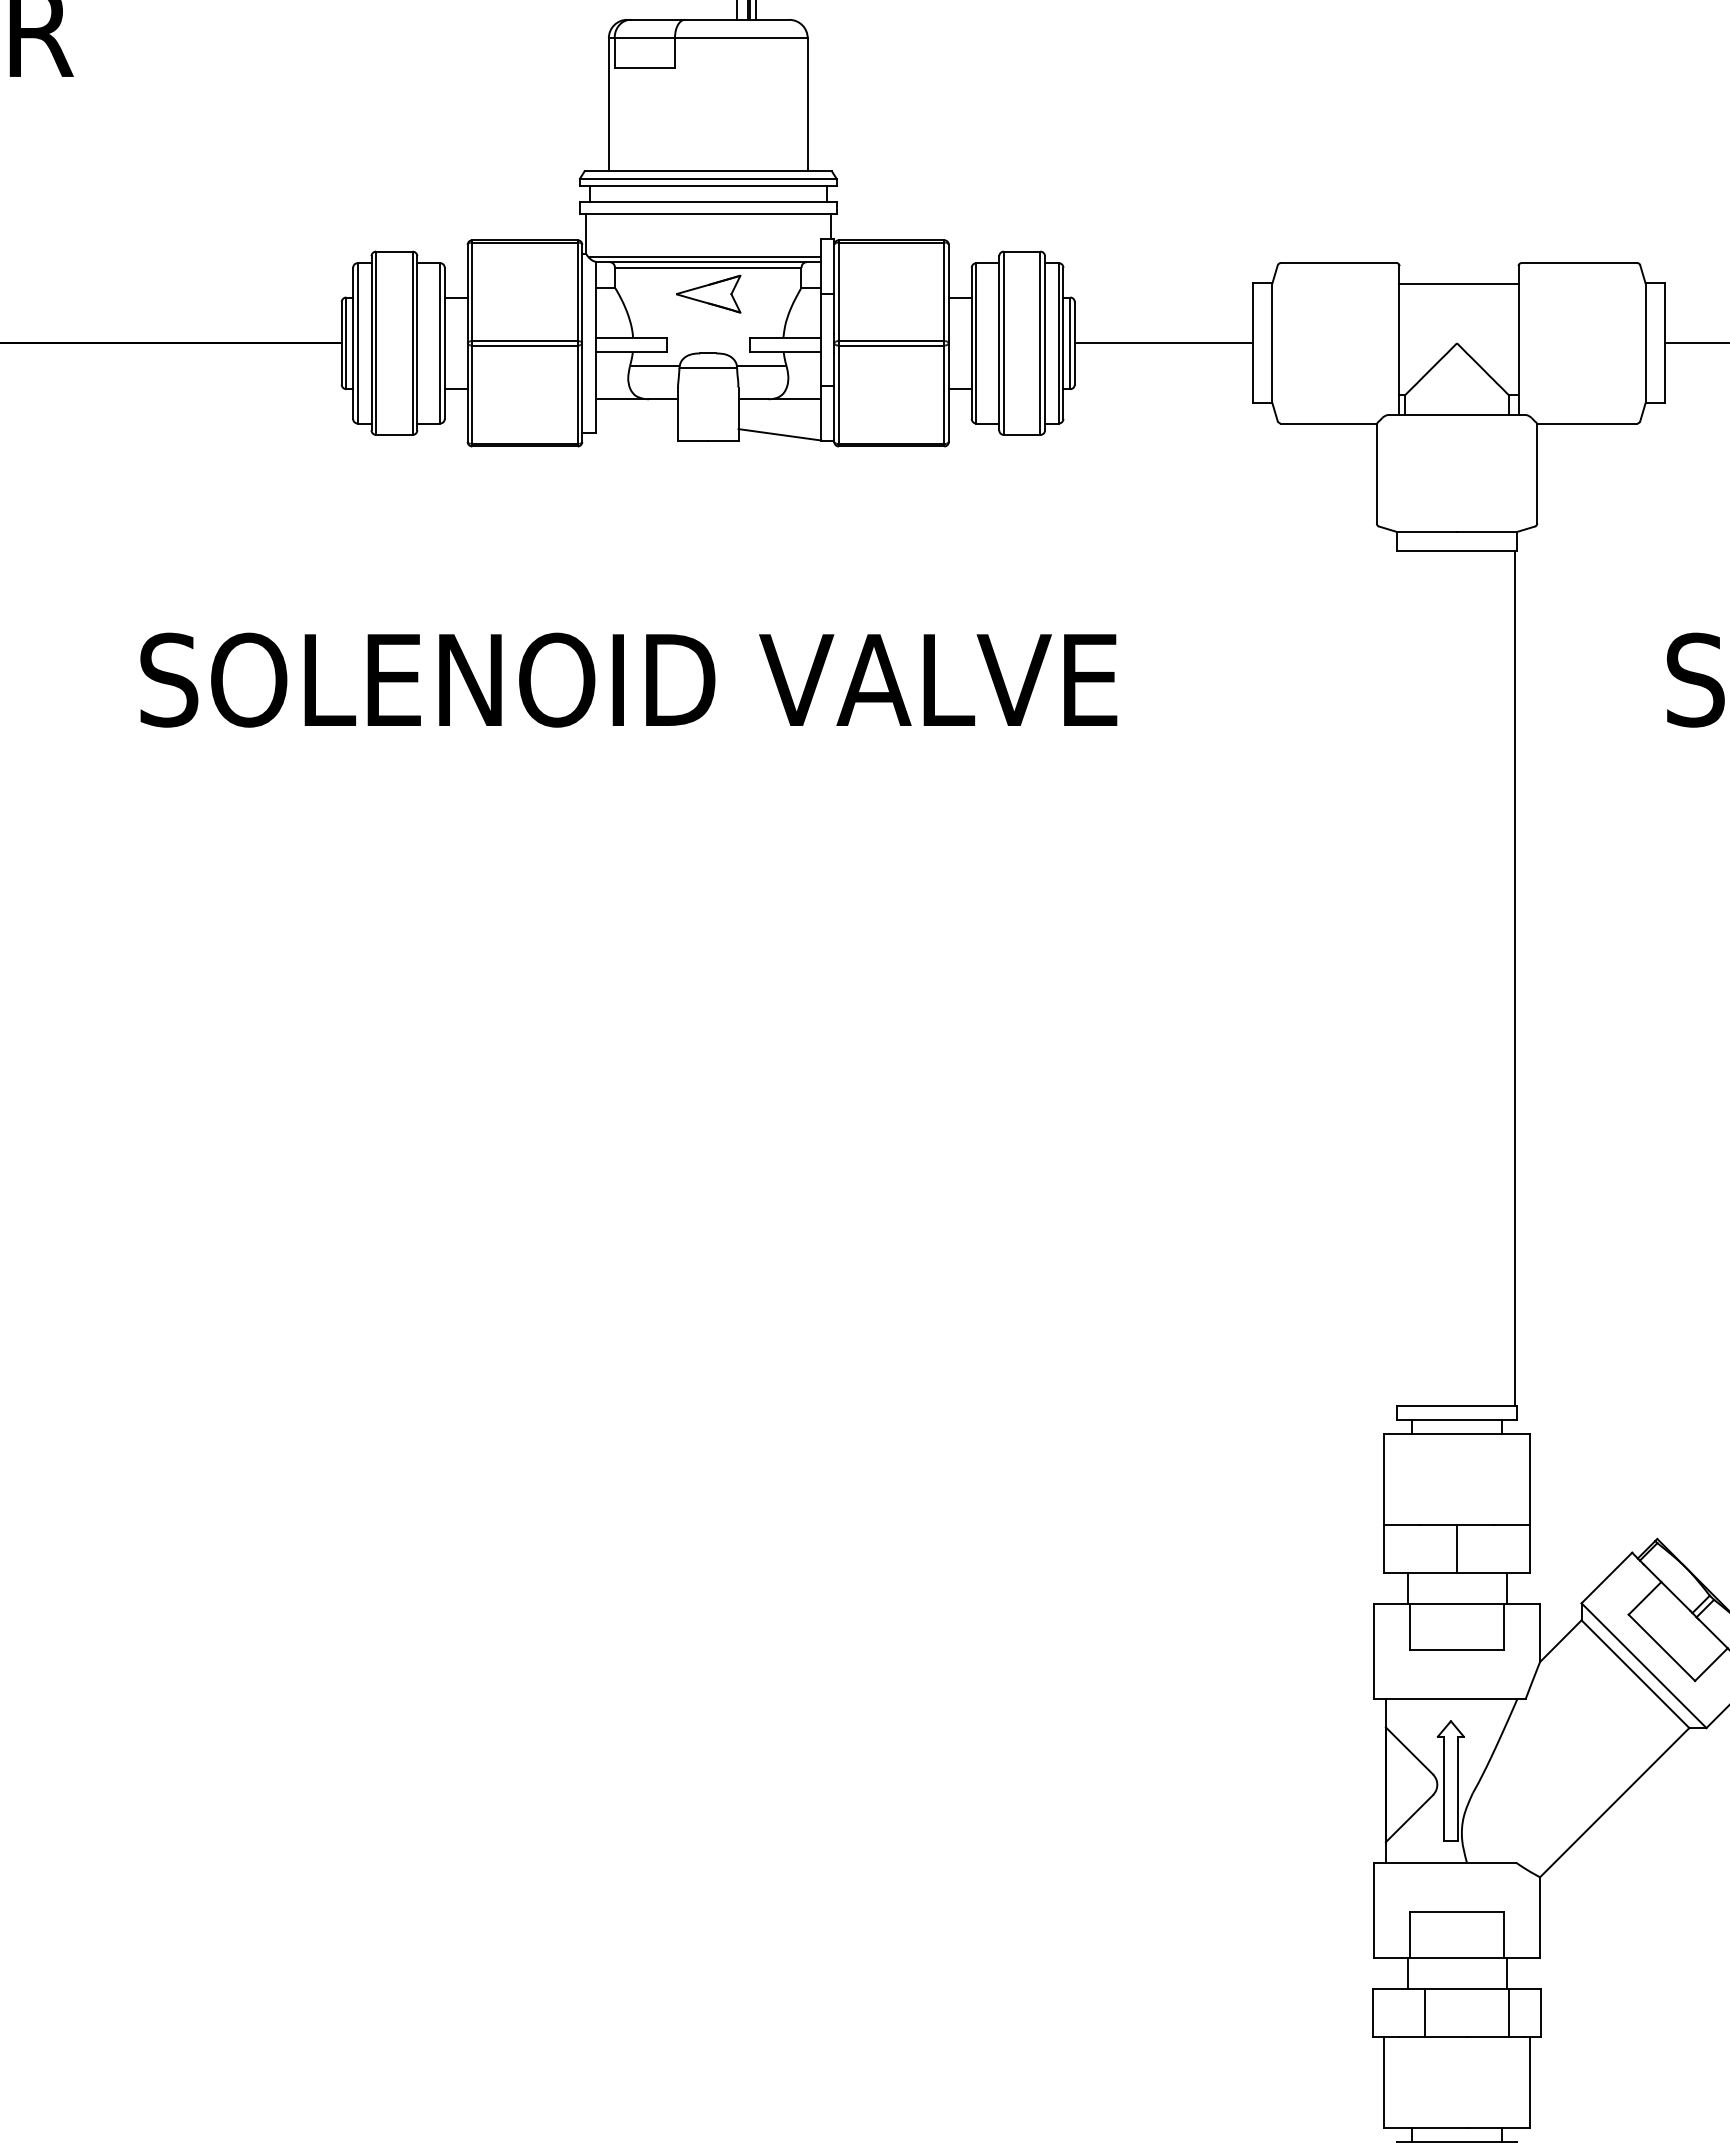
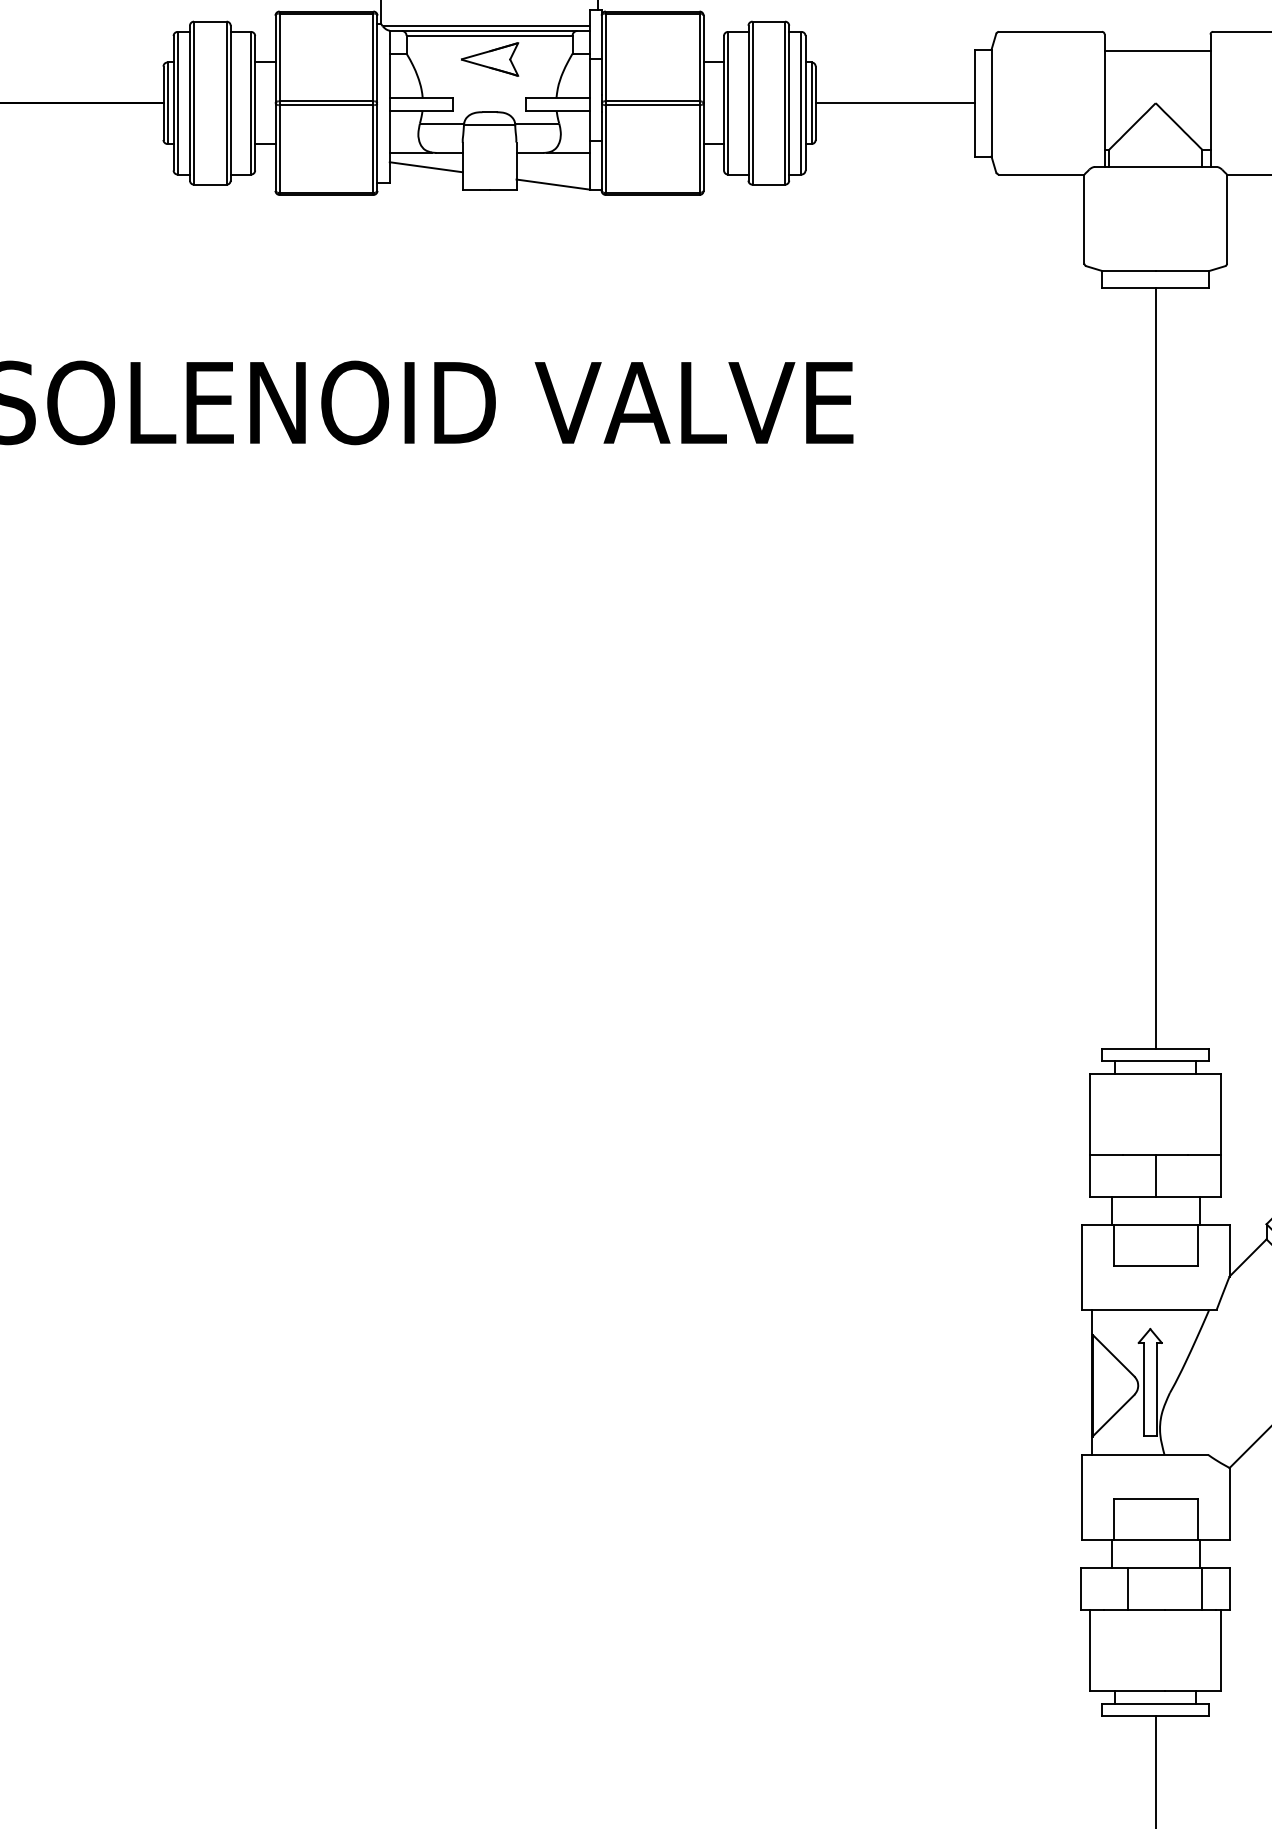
line: (636, 414) -> (425, 166), added
line: (1515, 978) -> (1156, 668), moved

